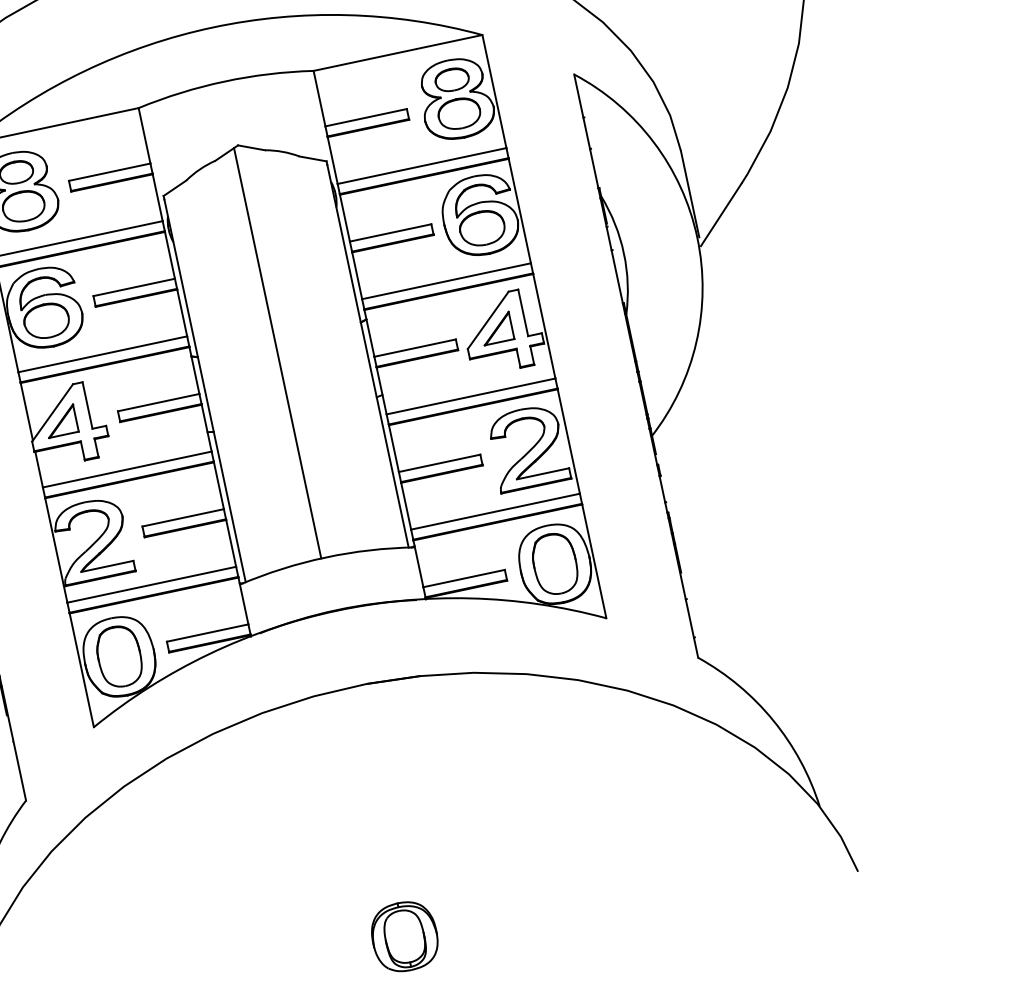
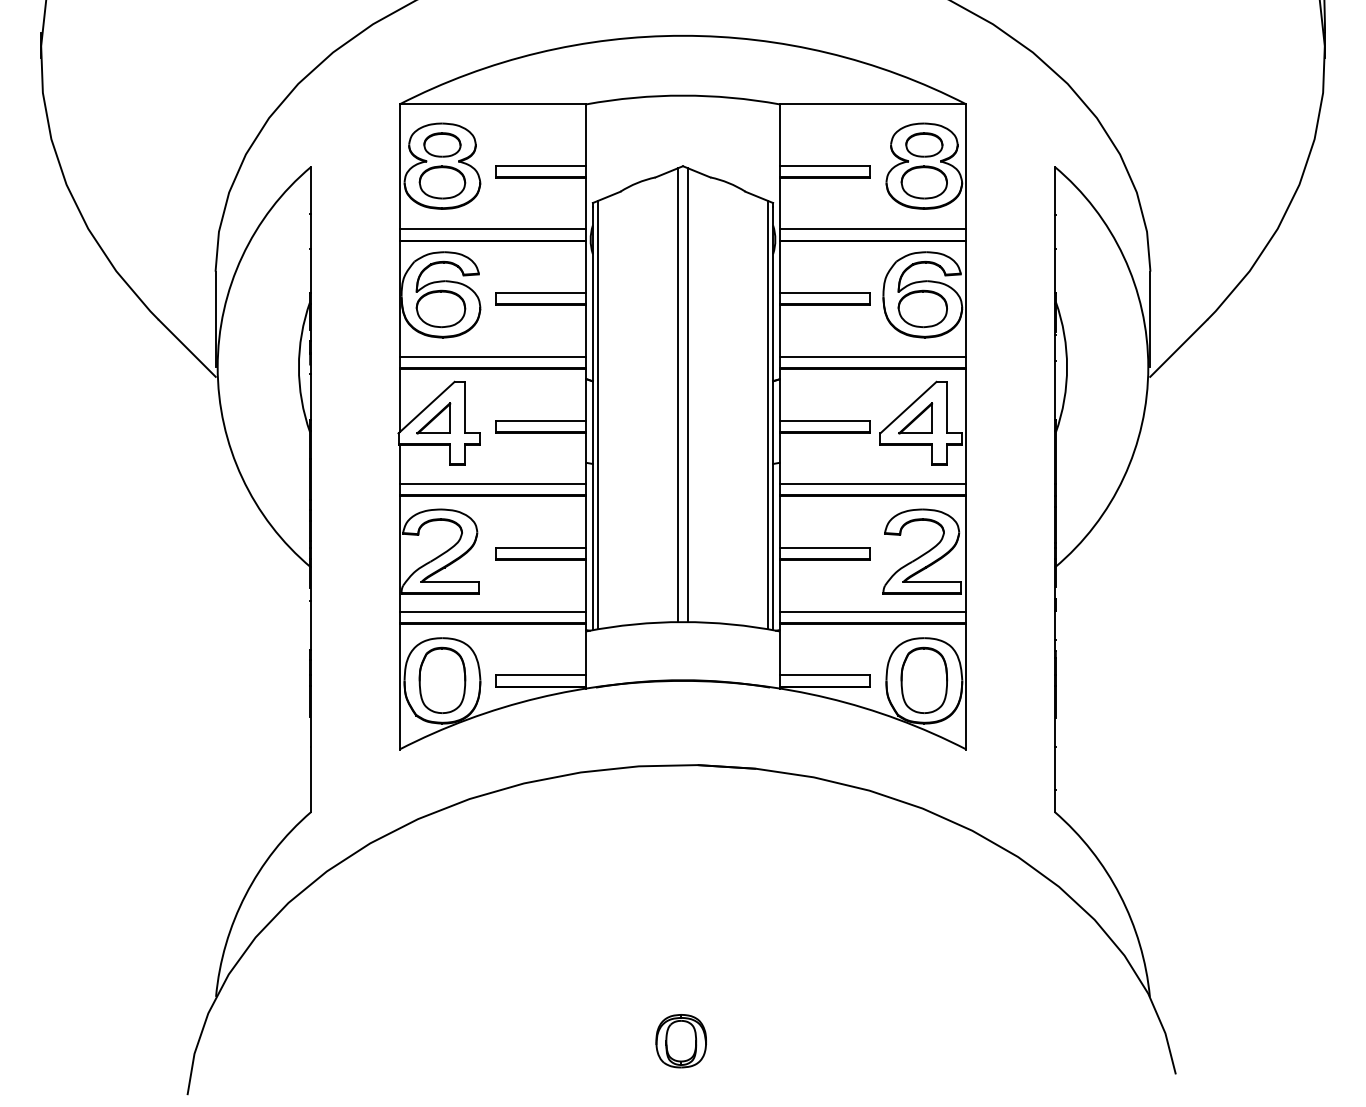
line: (286, 351) -> (687, 395), added
line: (363, 354) -> (768, 415), added
line: (208, 387) -> (597, 415), added
part: (403, 937) -> (680, 1041), size x0.71

